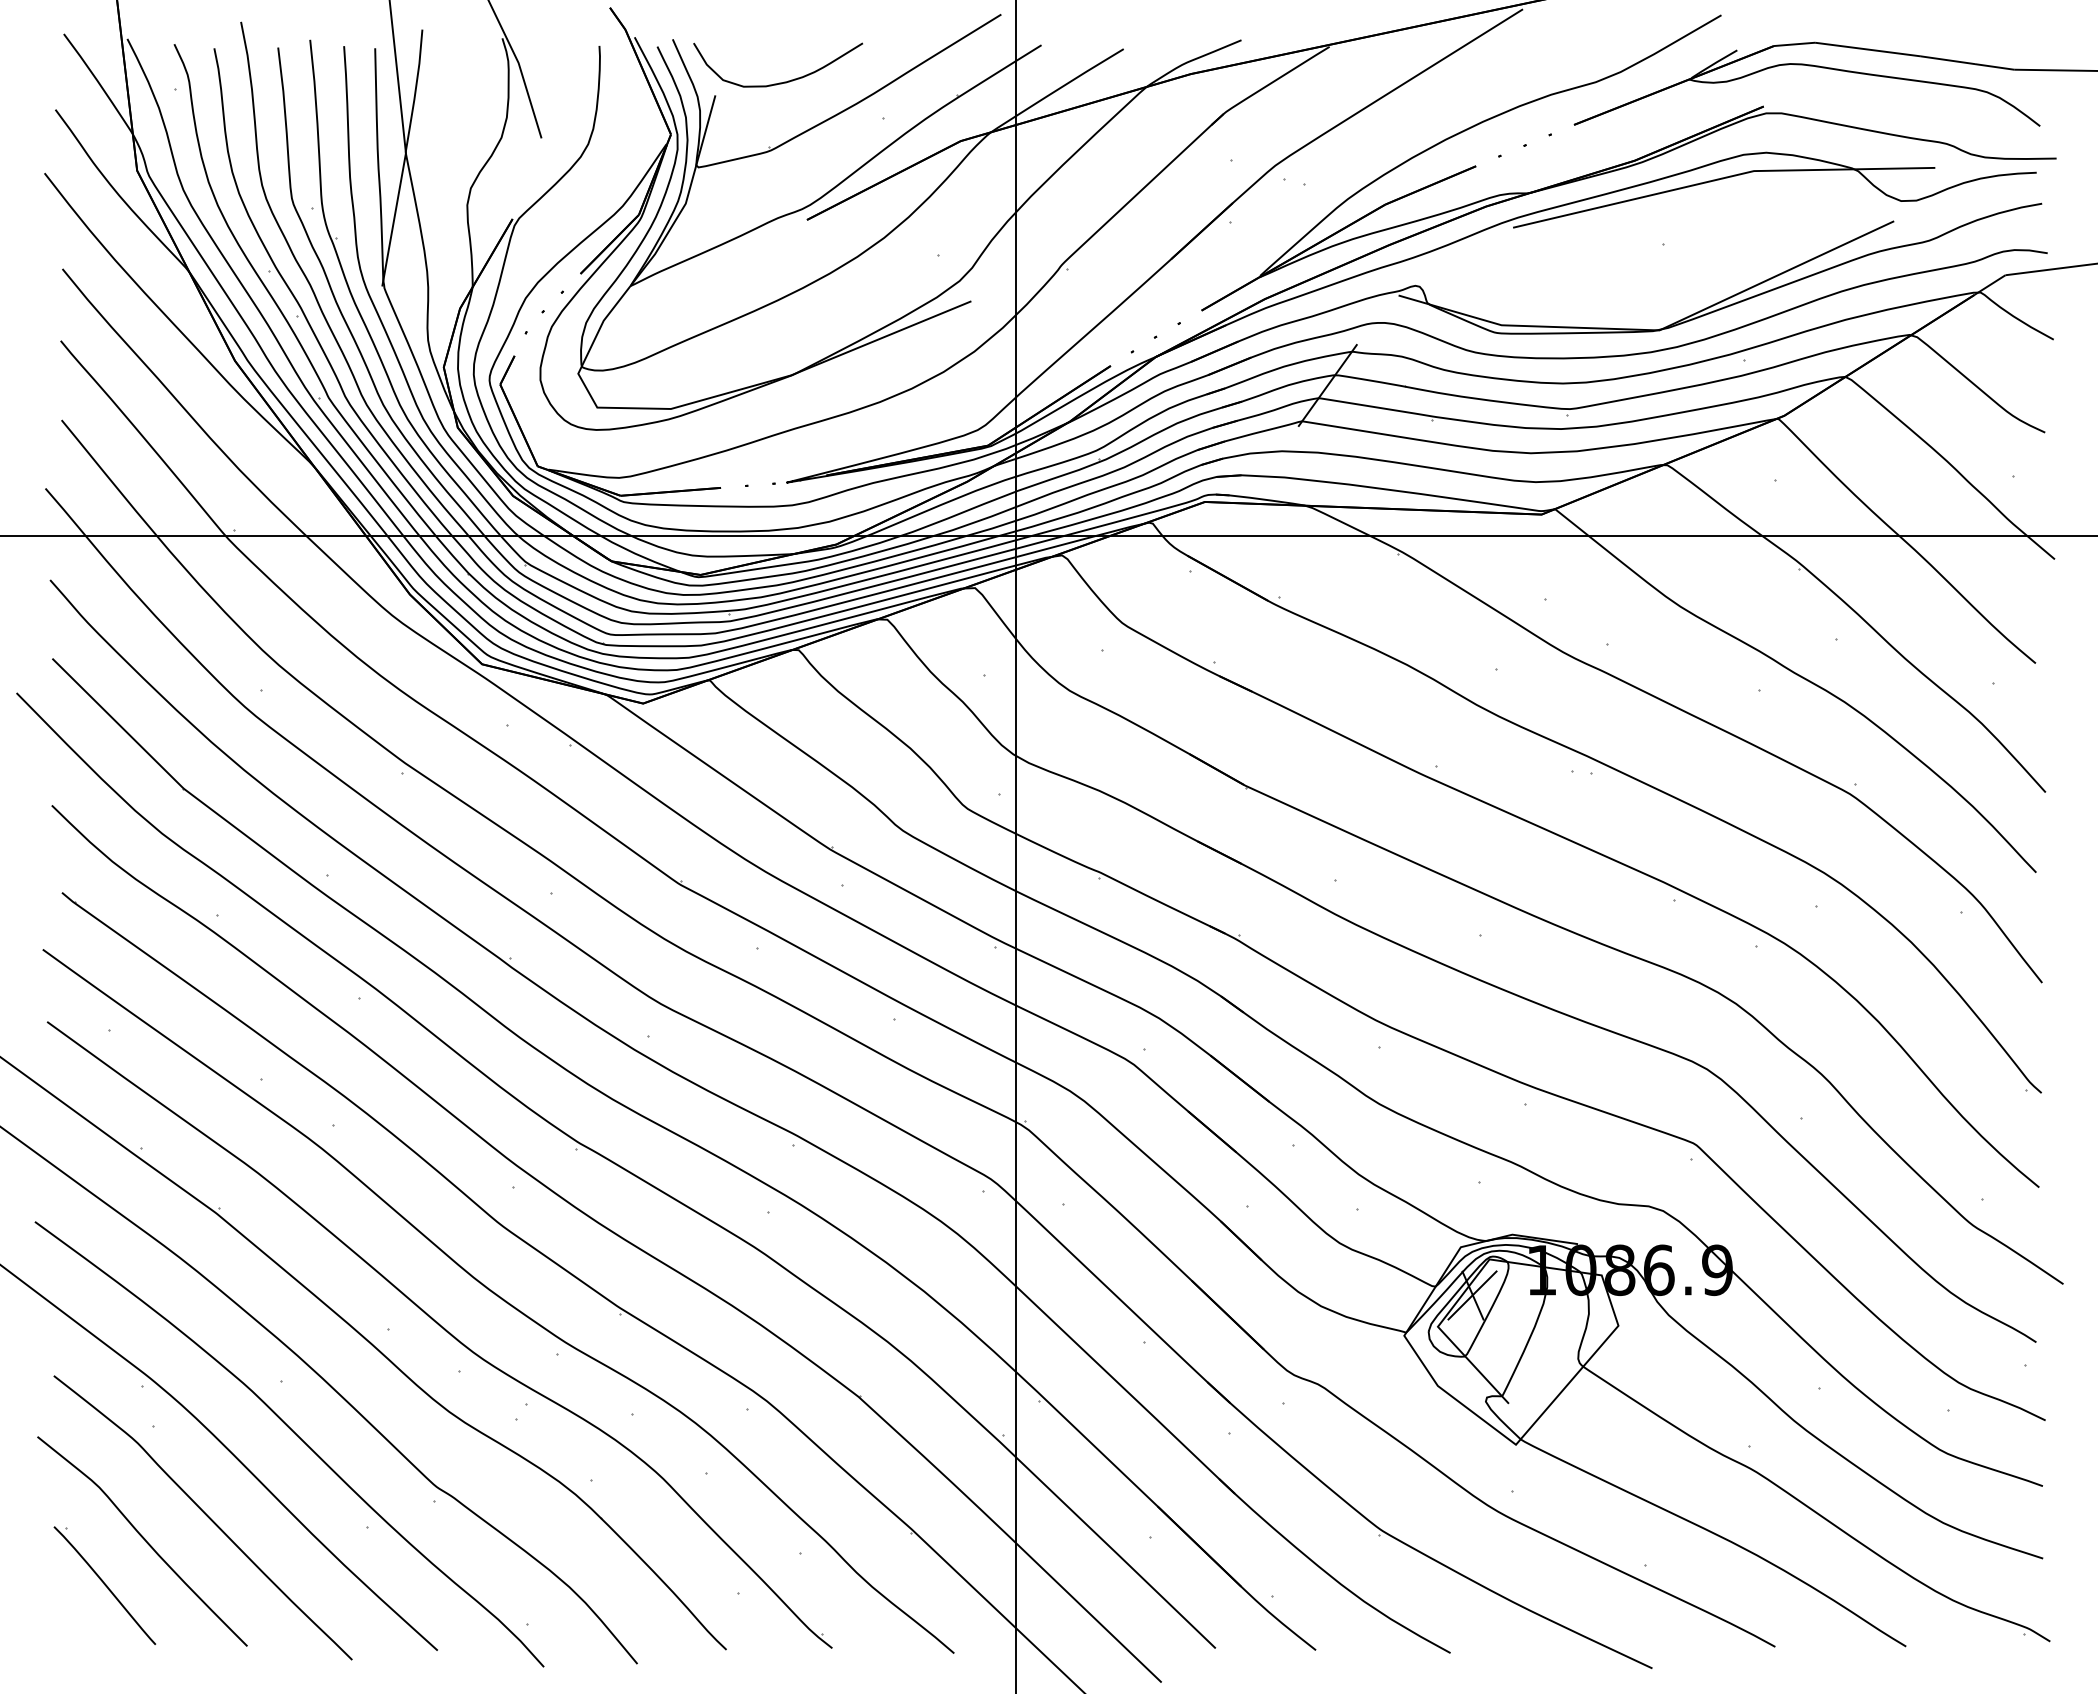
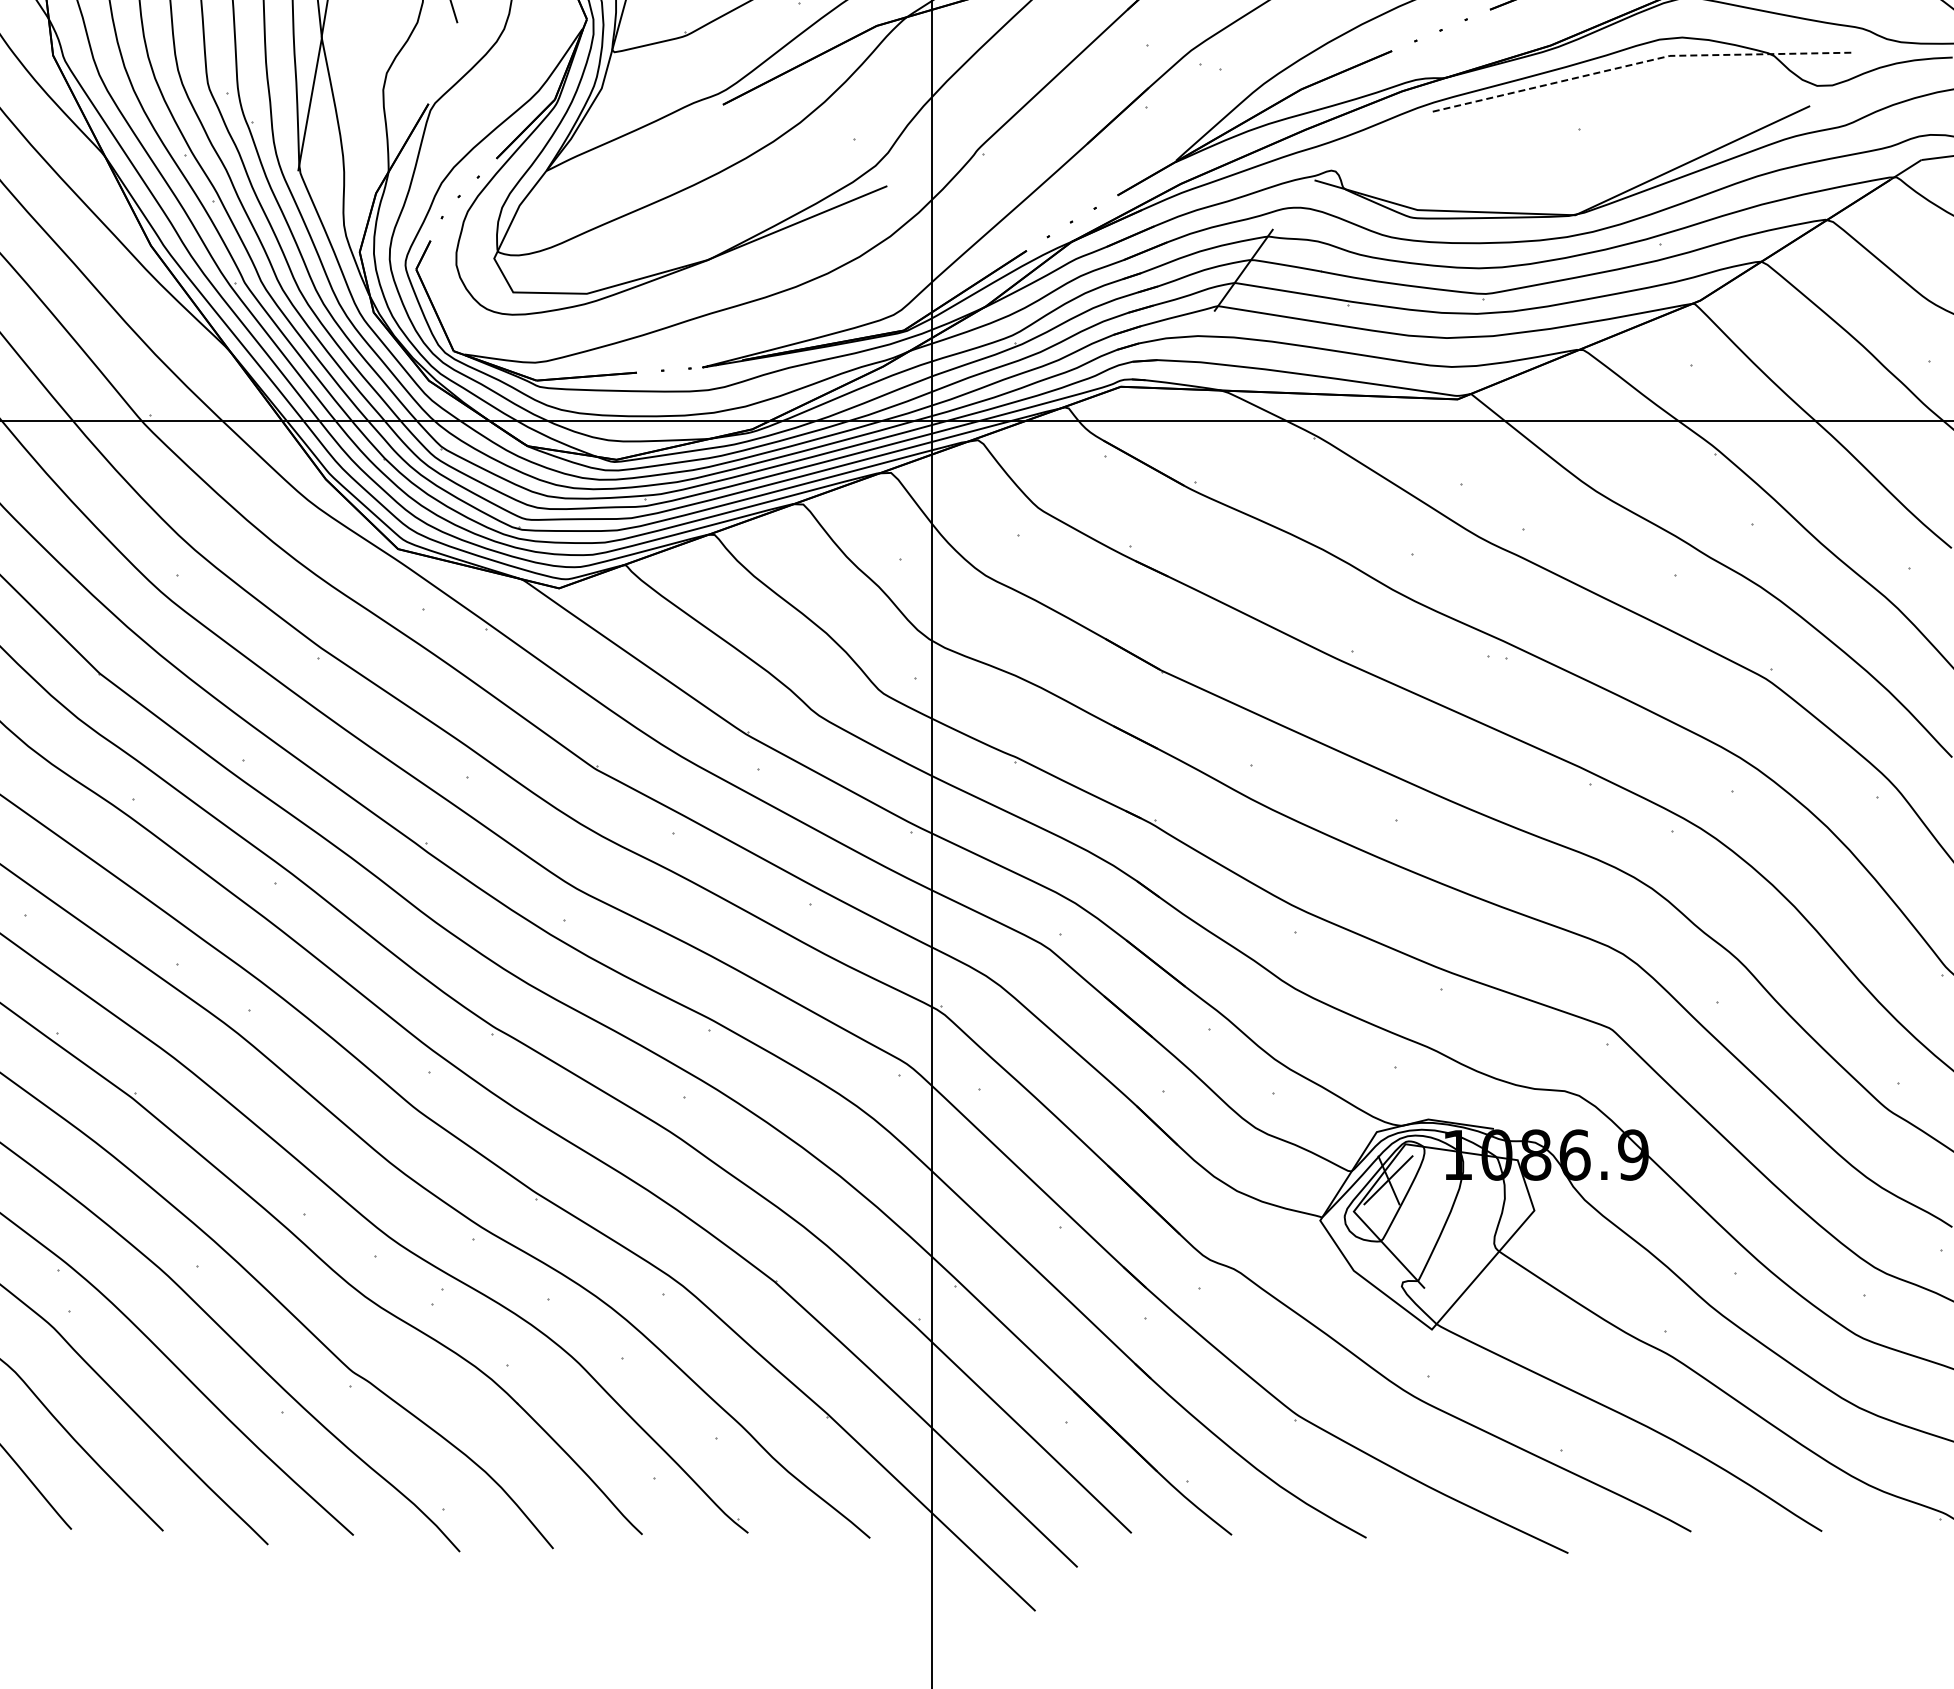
line: (1721, 178) -> (1637, 63), solid -> dashed

